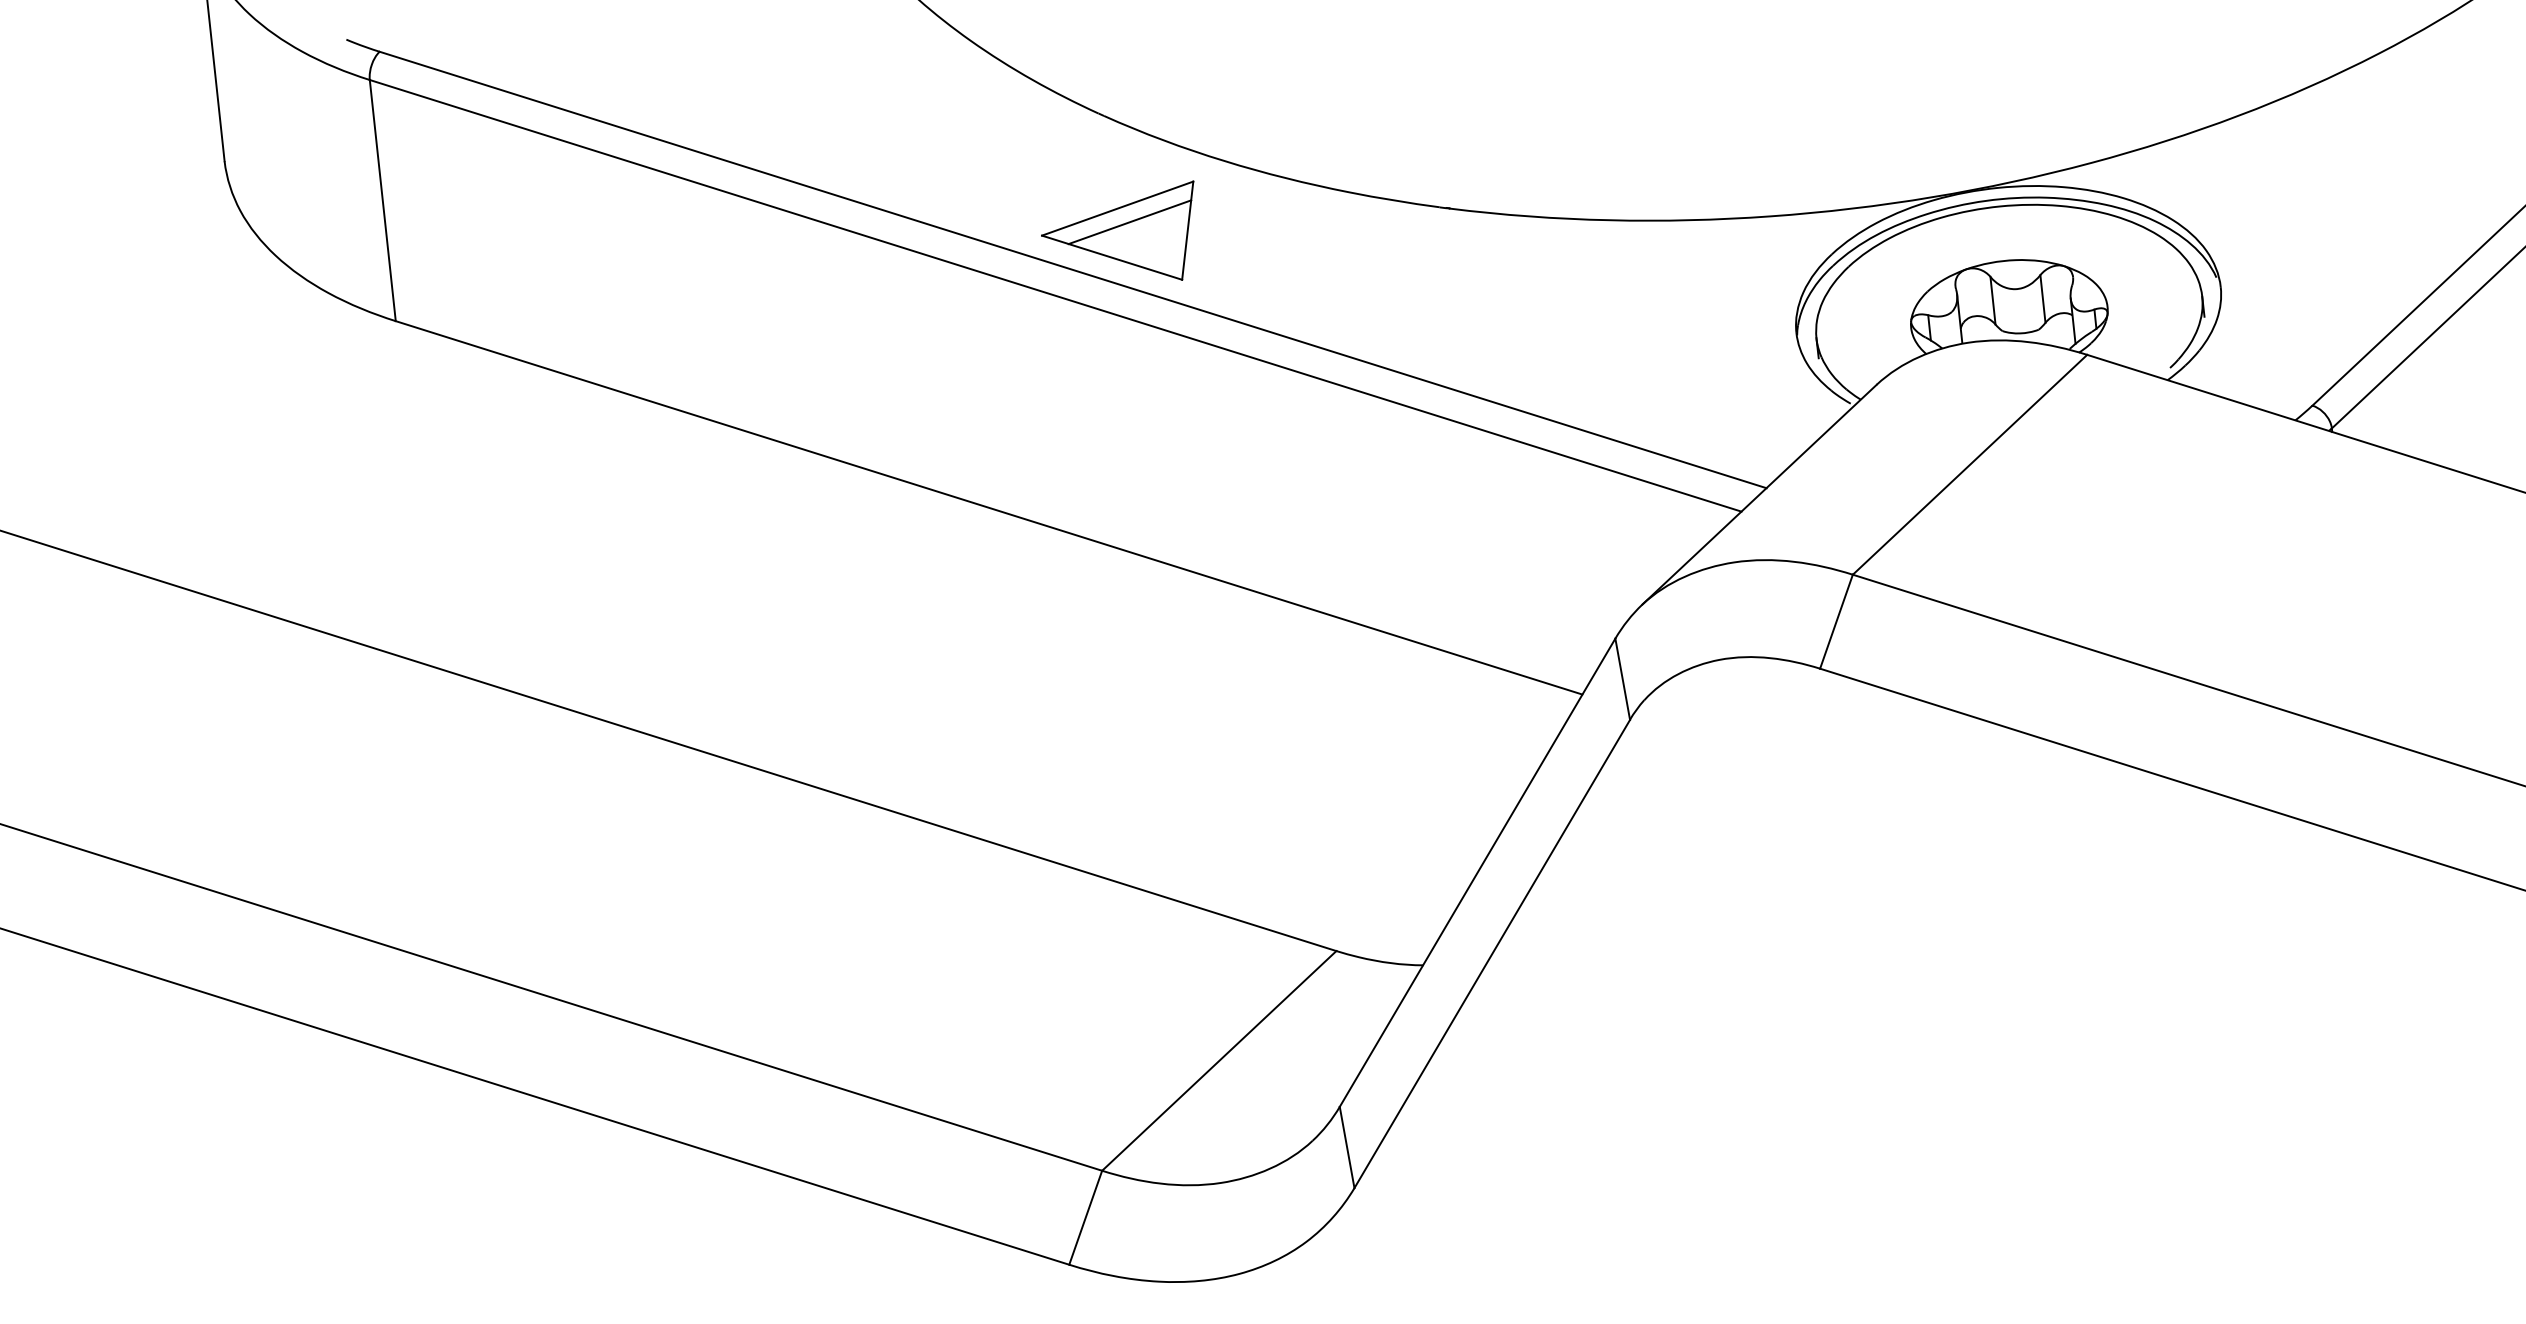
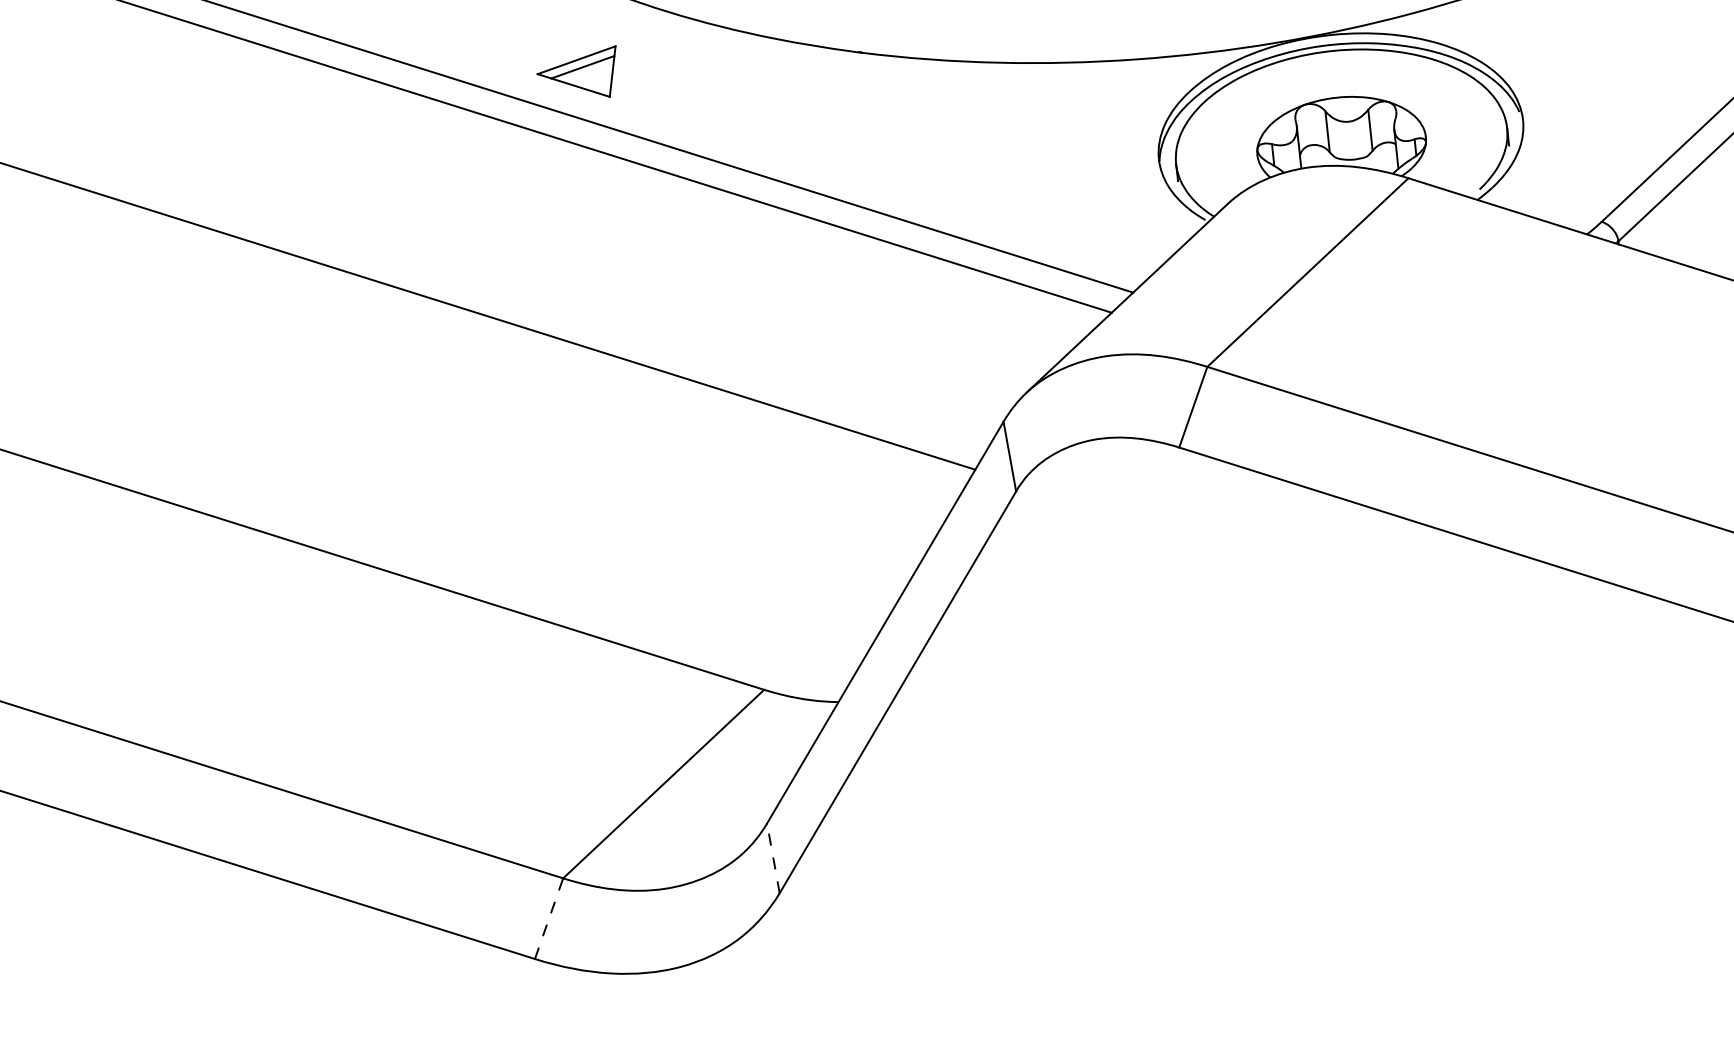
part: (1117, 230) -> (576, 71), size x0.6
line: (1347, 1147) -> (773, 858), solid -> dashed
line: (1085, 1217) -> (548, 918), solid -> dashed

